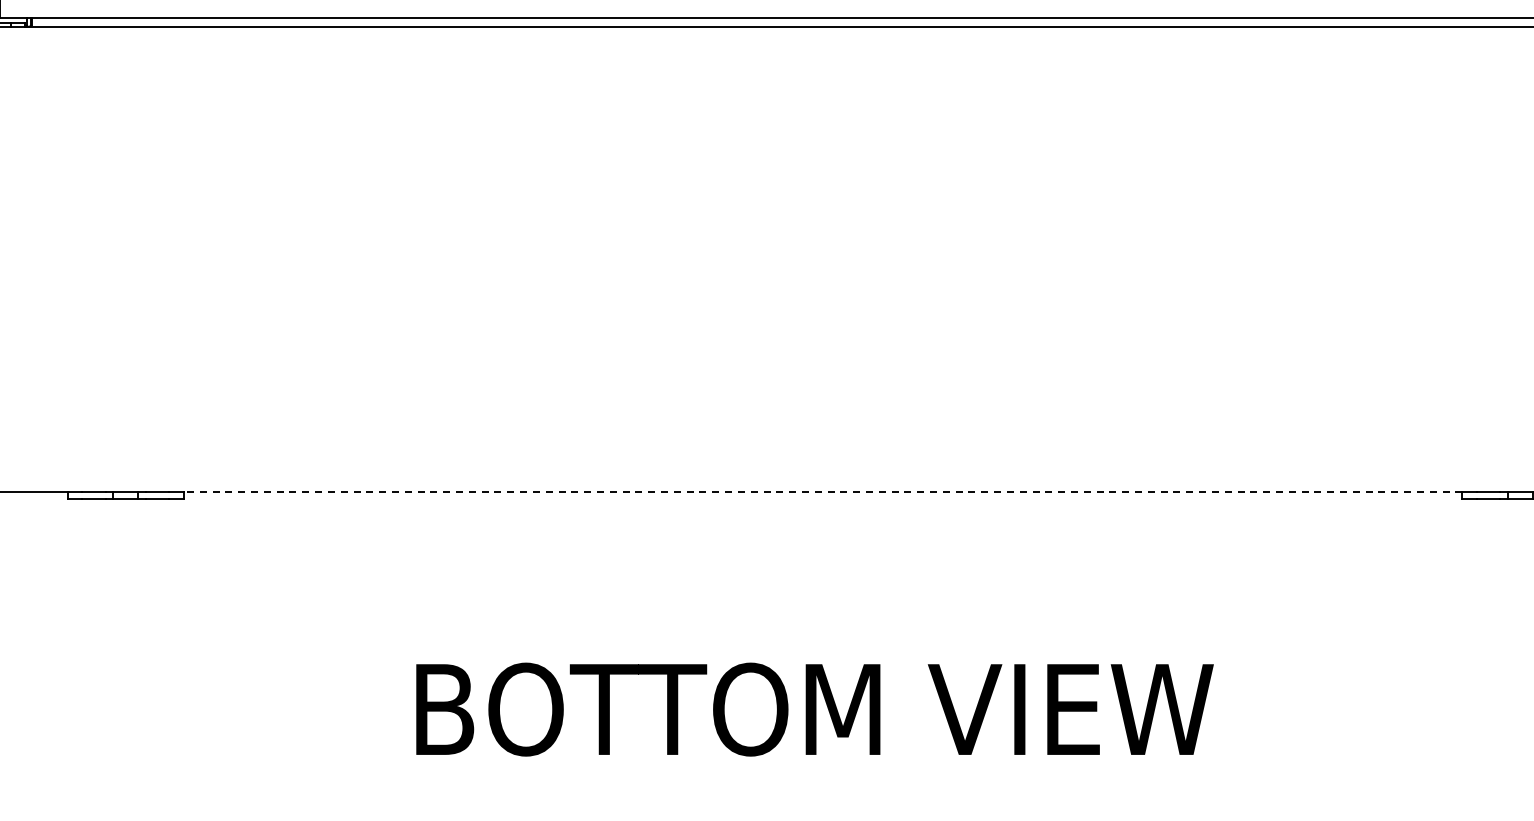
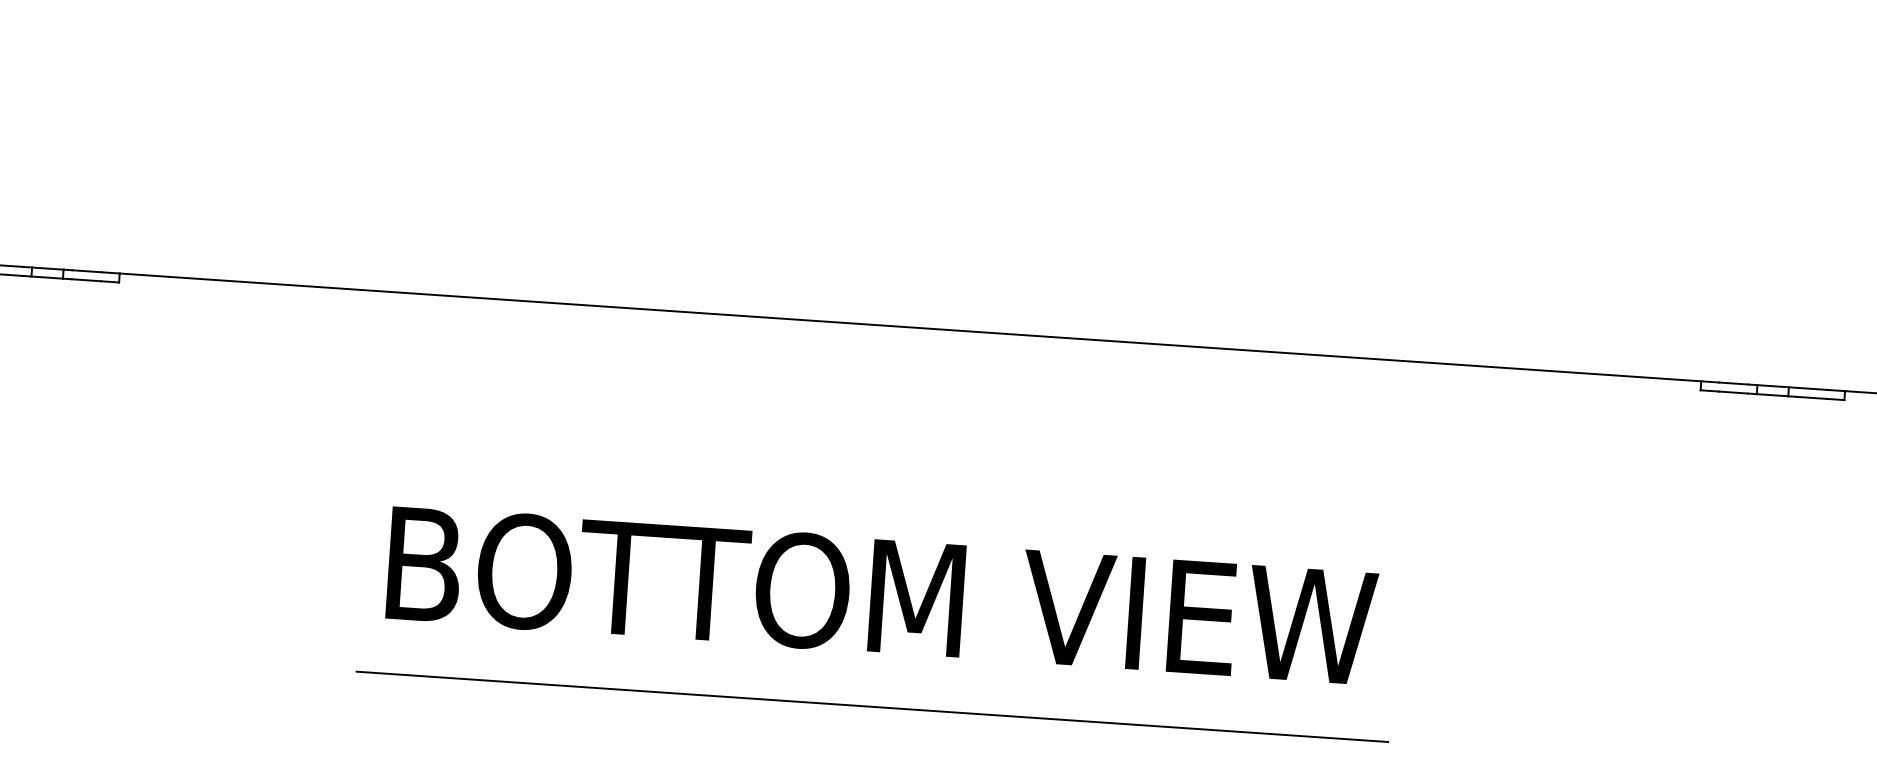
line: (822, 491) -> (909, 326), dashed -> solid
line: (813, 799) -> (872, 707), added

